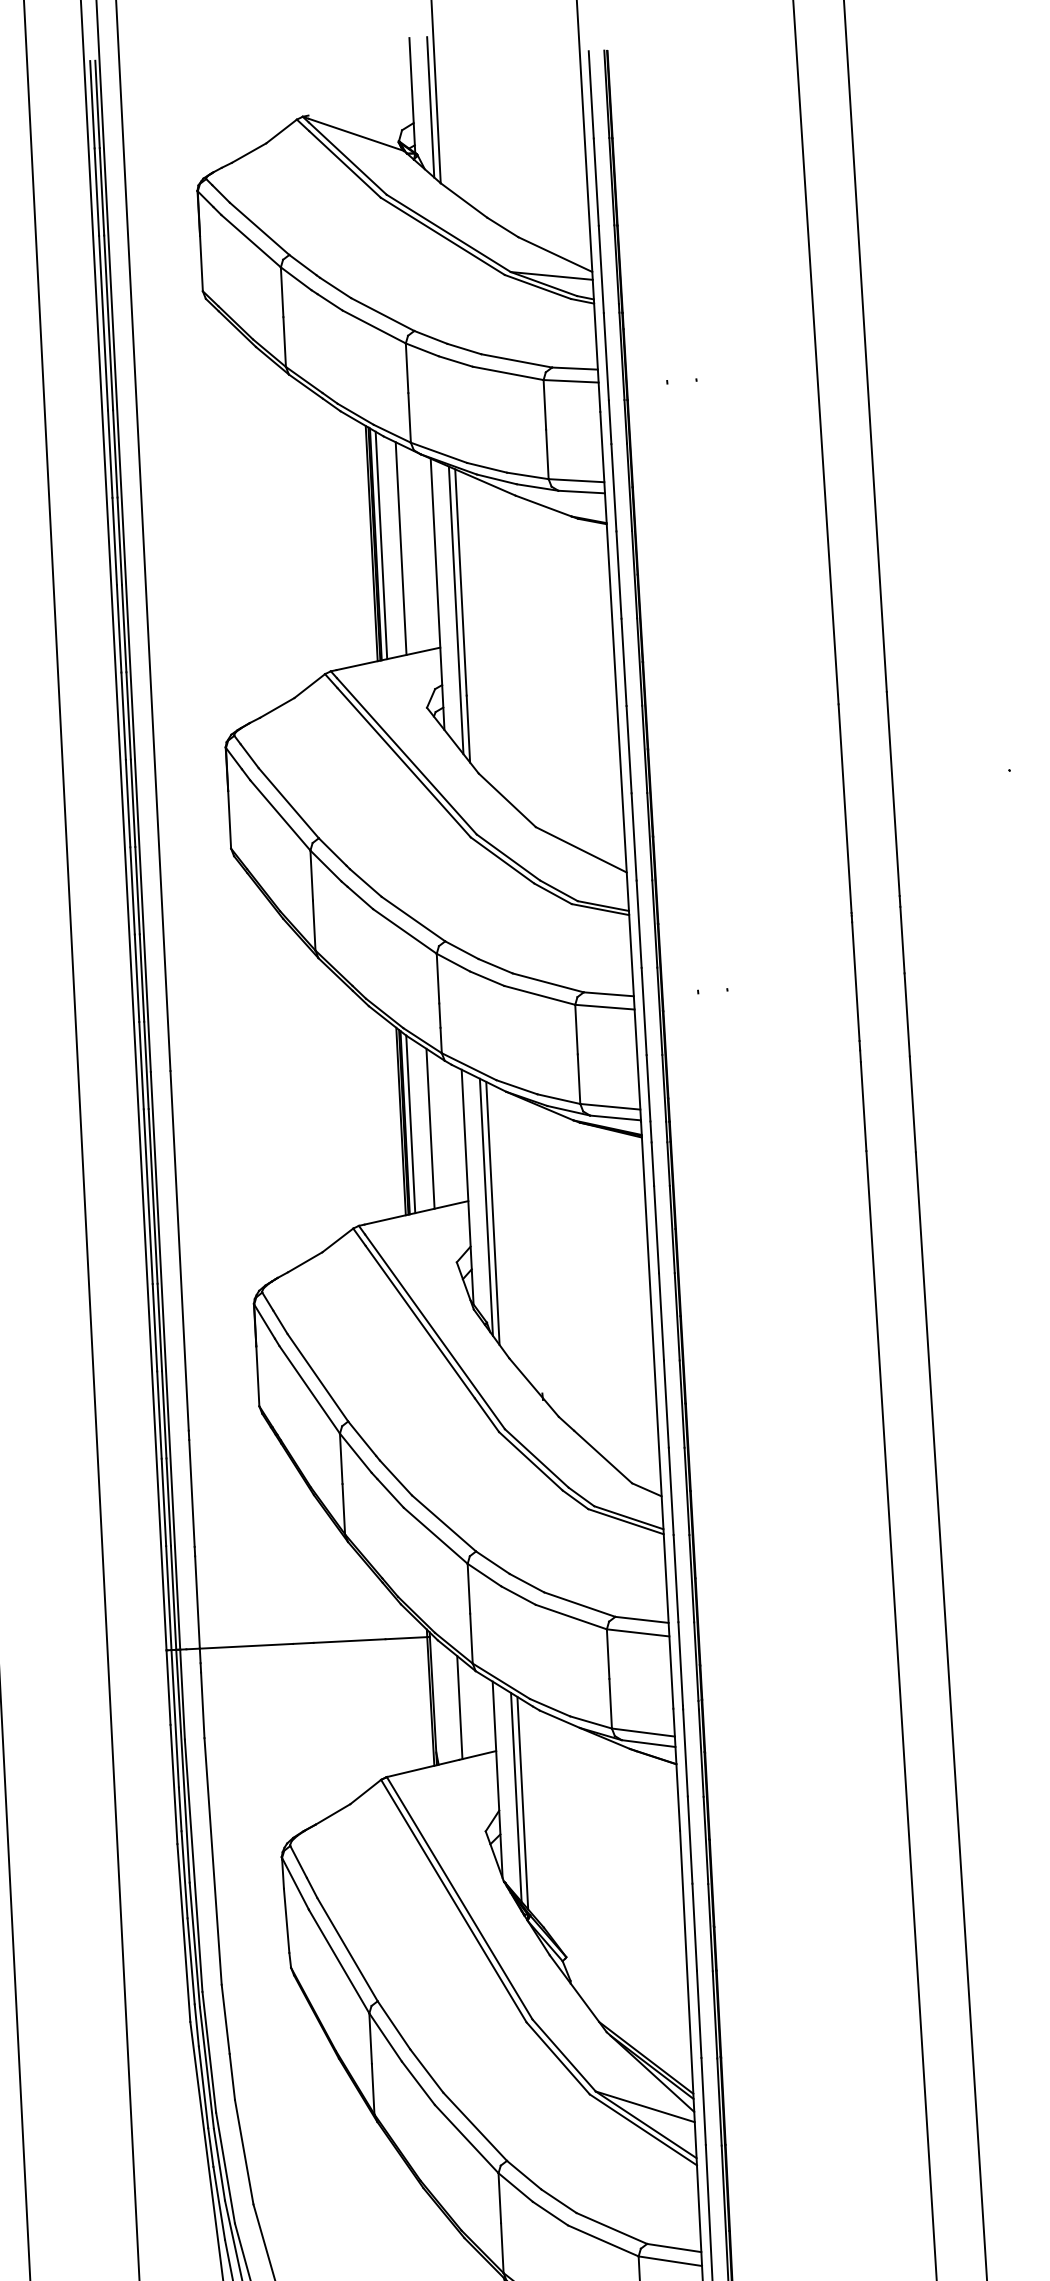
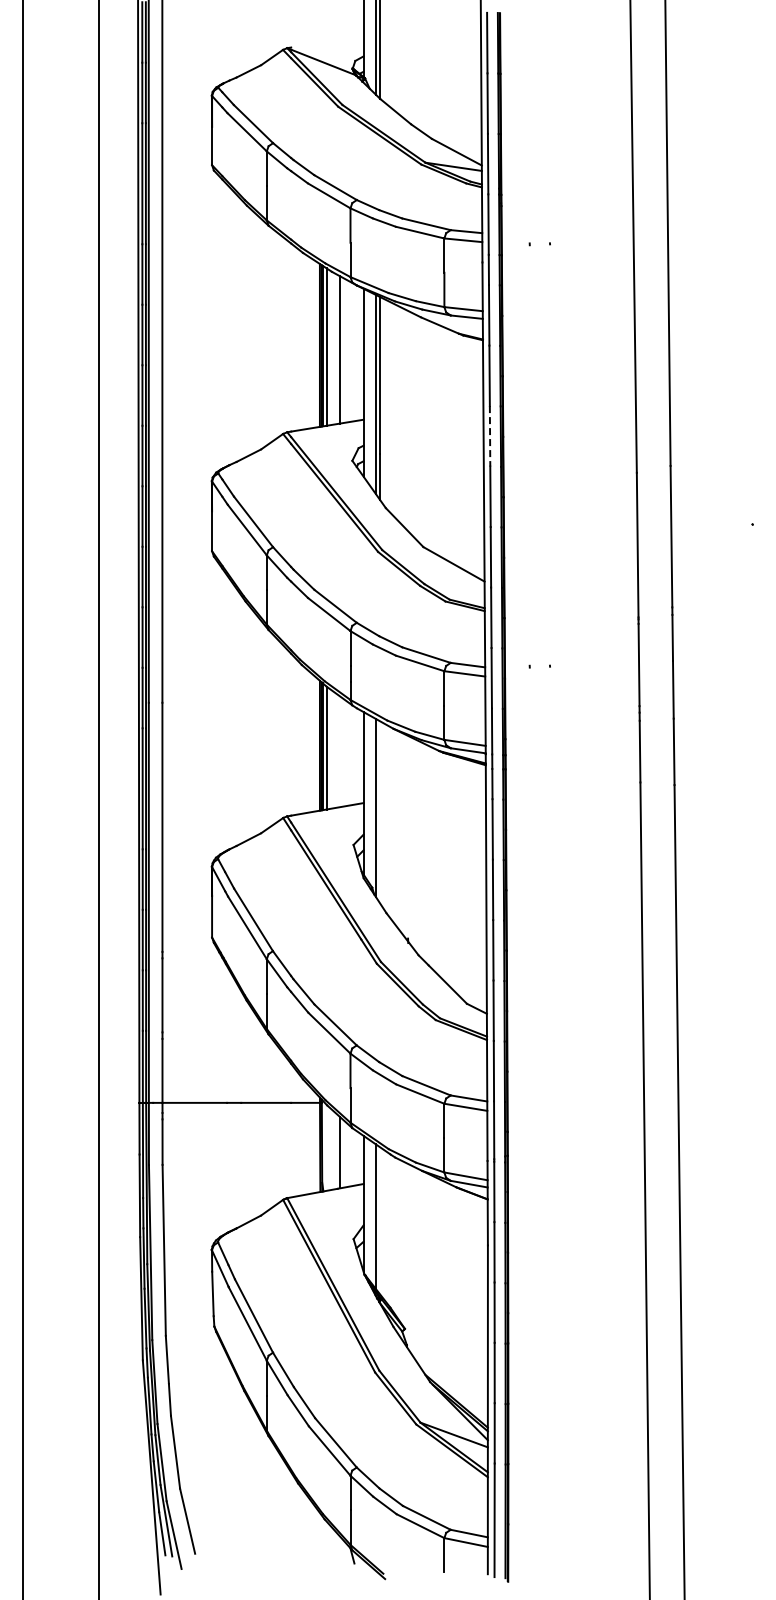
line: (624, 662) -> (490, 436), solid -> dashed
line: (431, 1128) -> (340, 751), removed
line: (493, 1213) -> (380, 812), removed
line: (523, 1802) -> (380, 1220), removed

